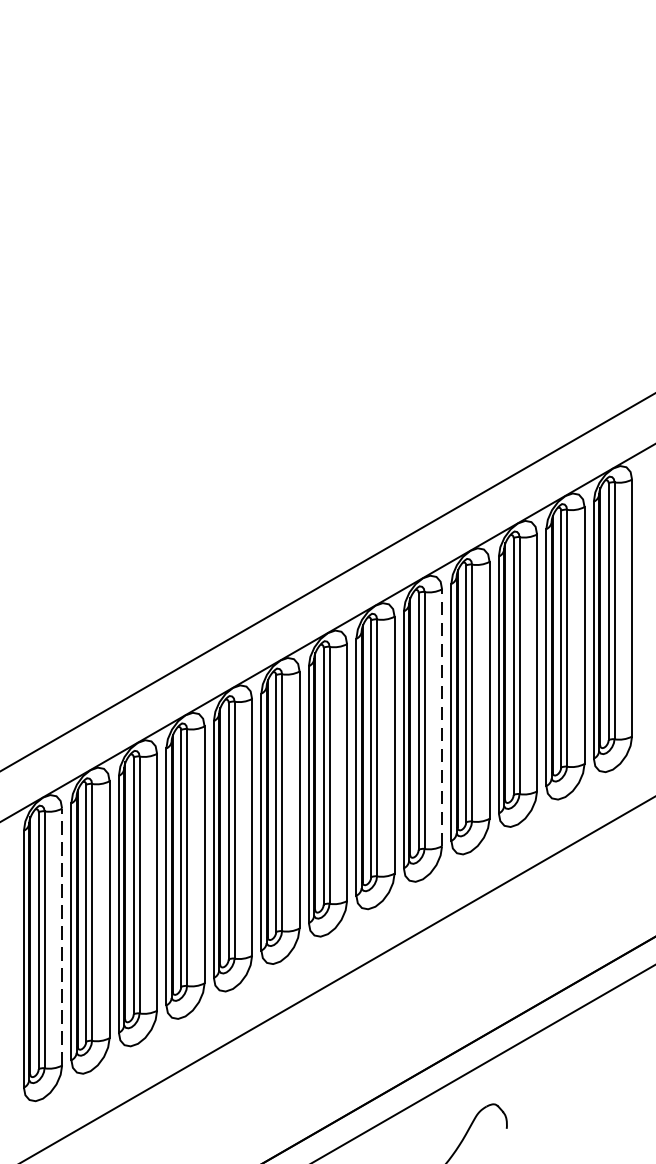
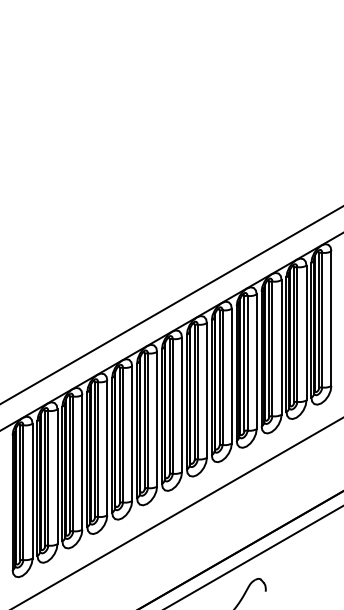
line: (441, 716) -> (231, 375), dashed -> solid
line: (61, 935) -> (32, 490), dashed -> solid

